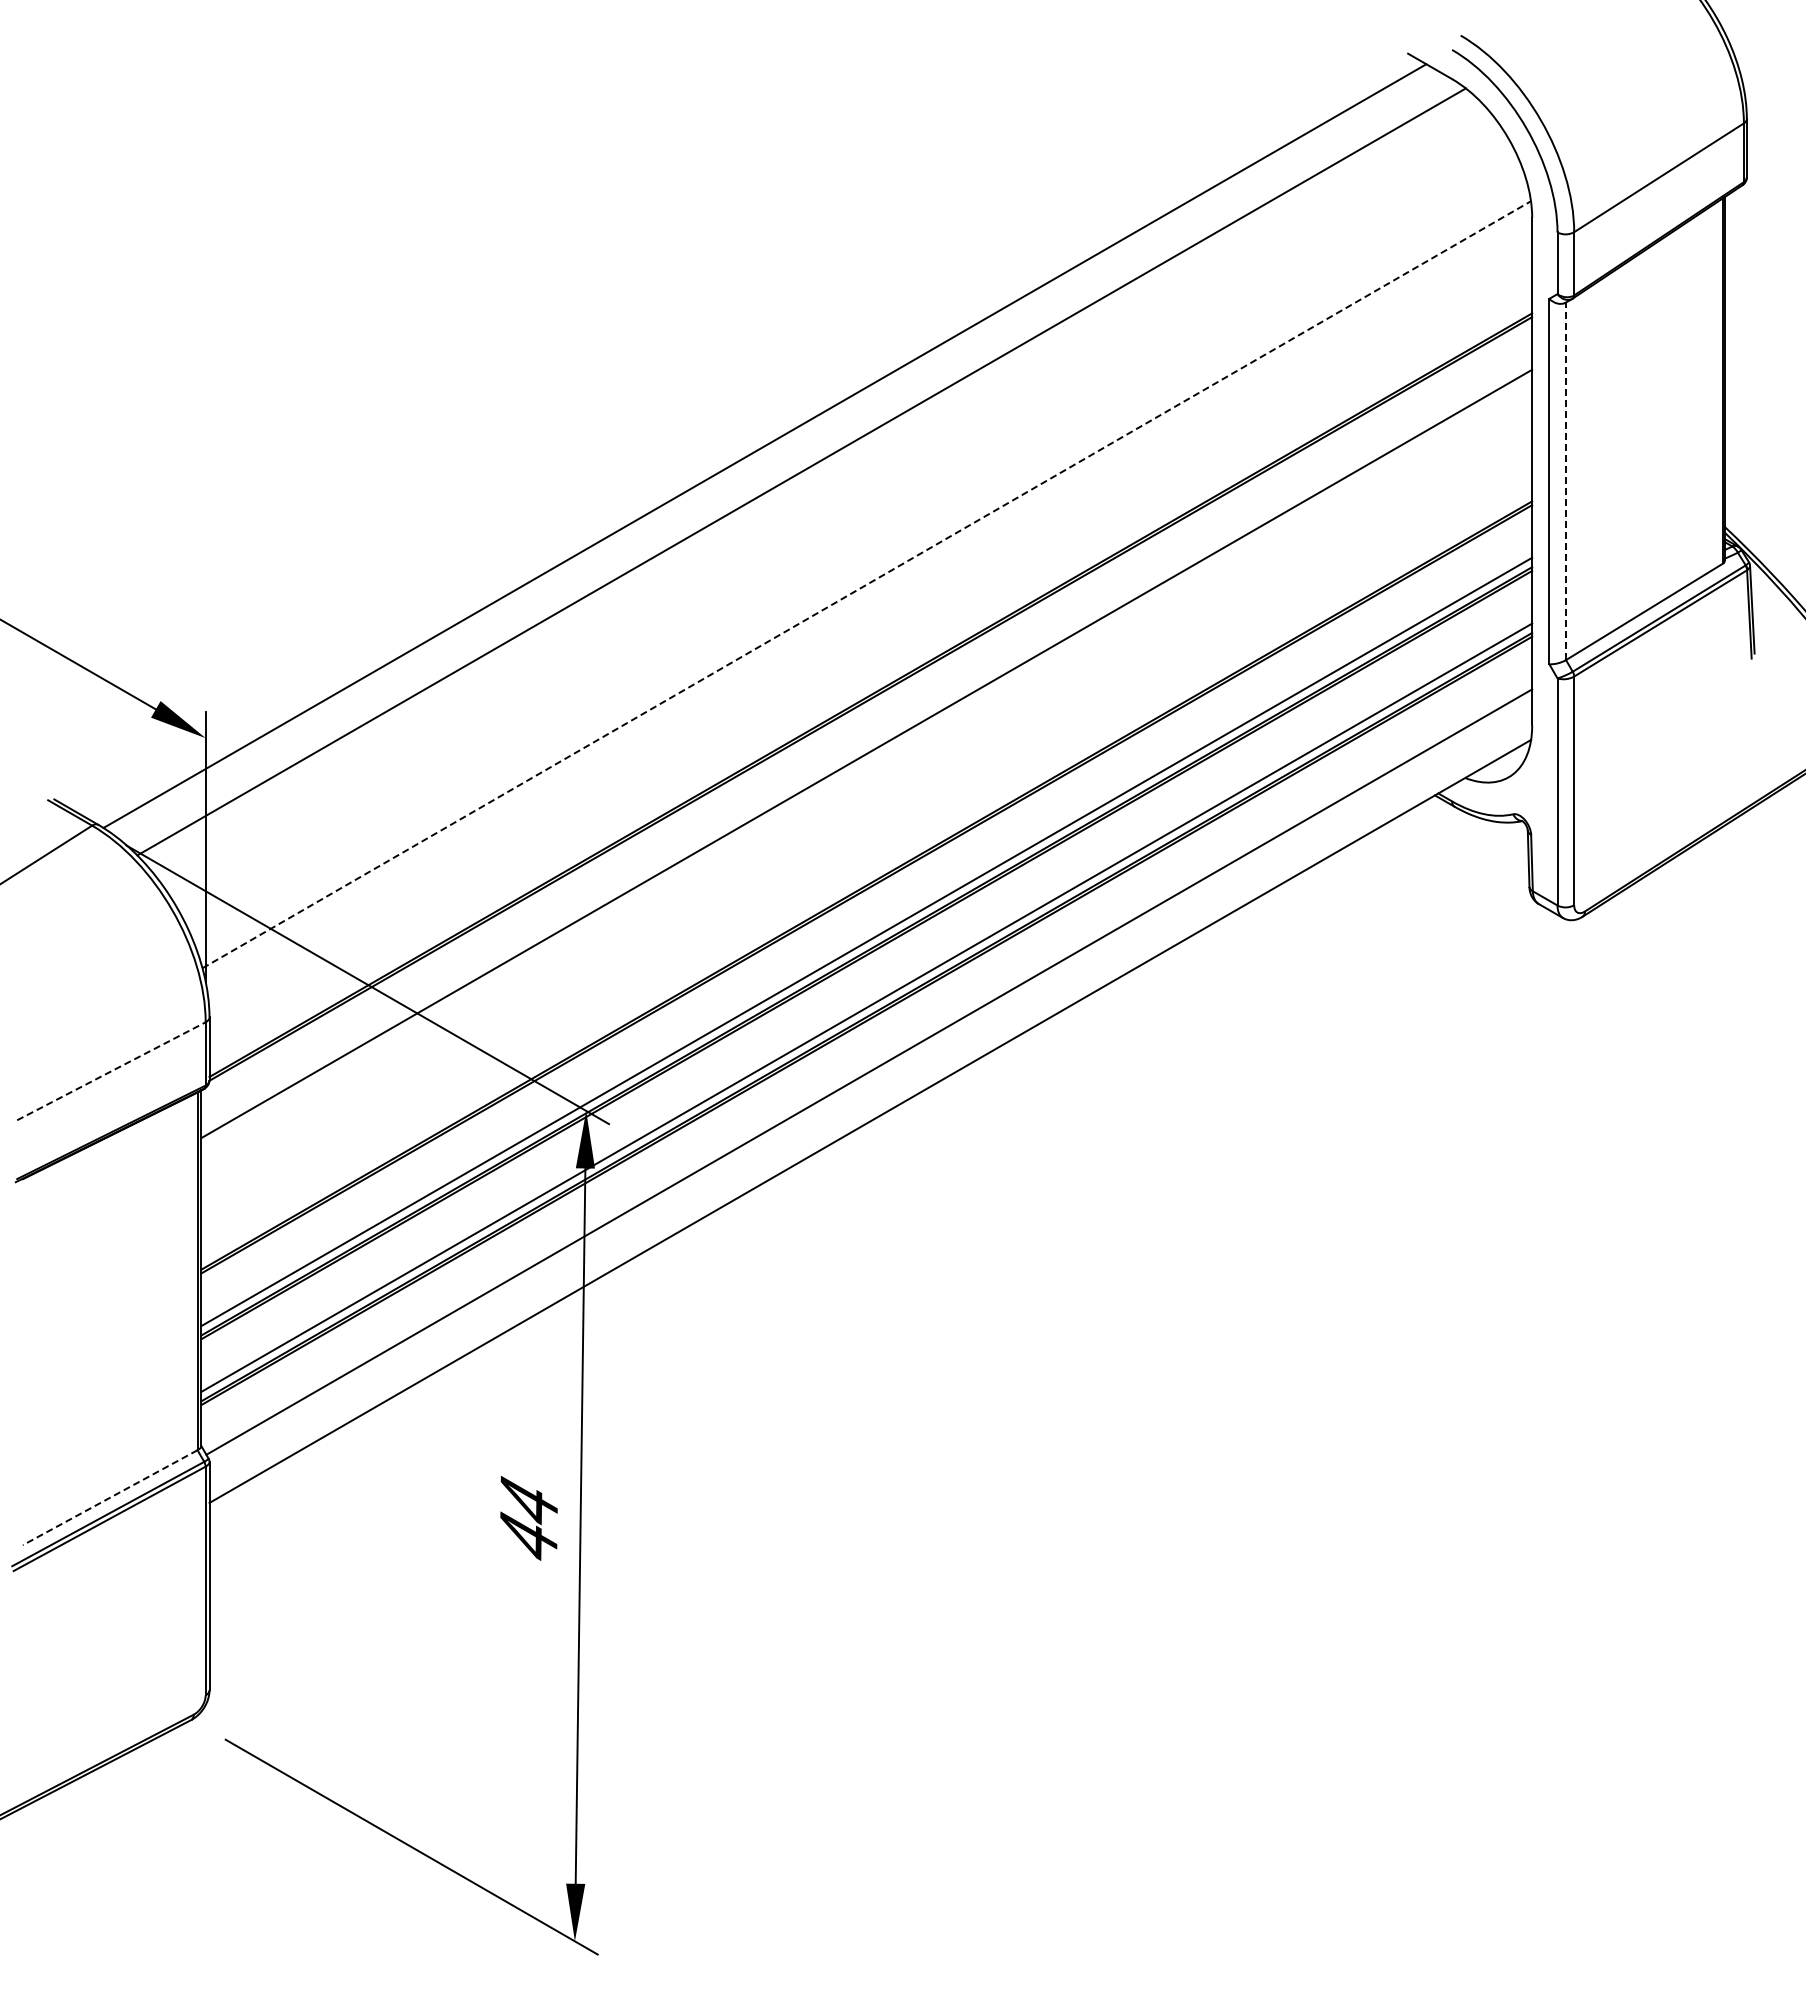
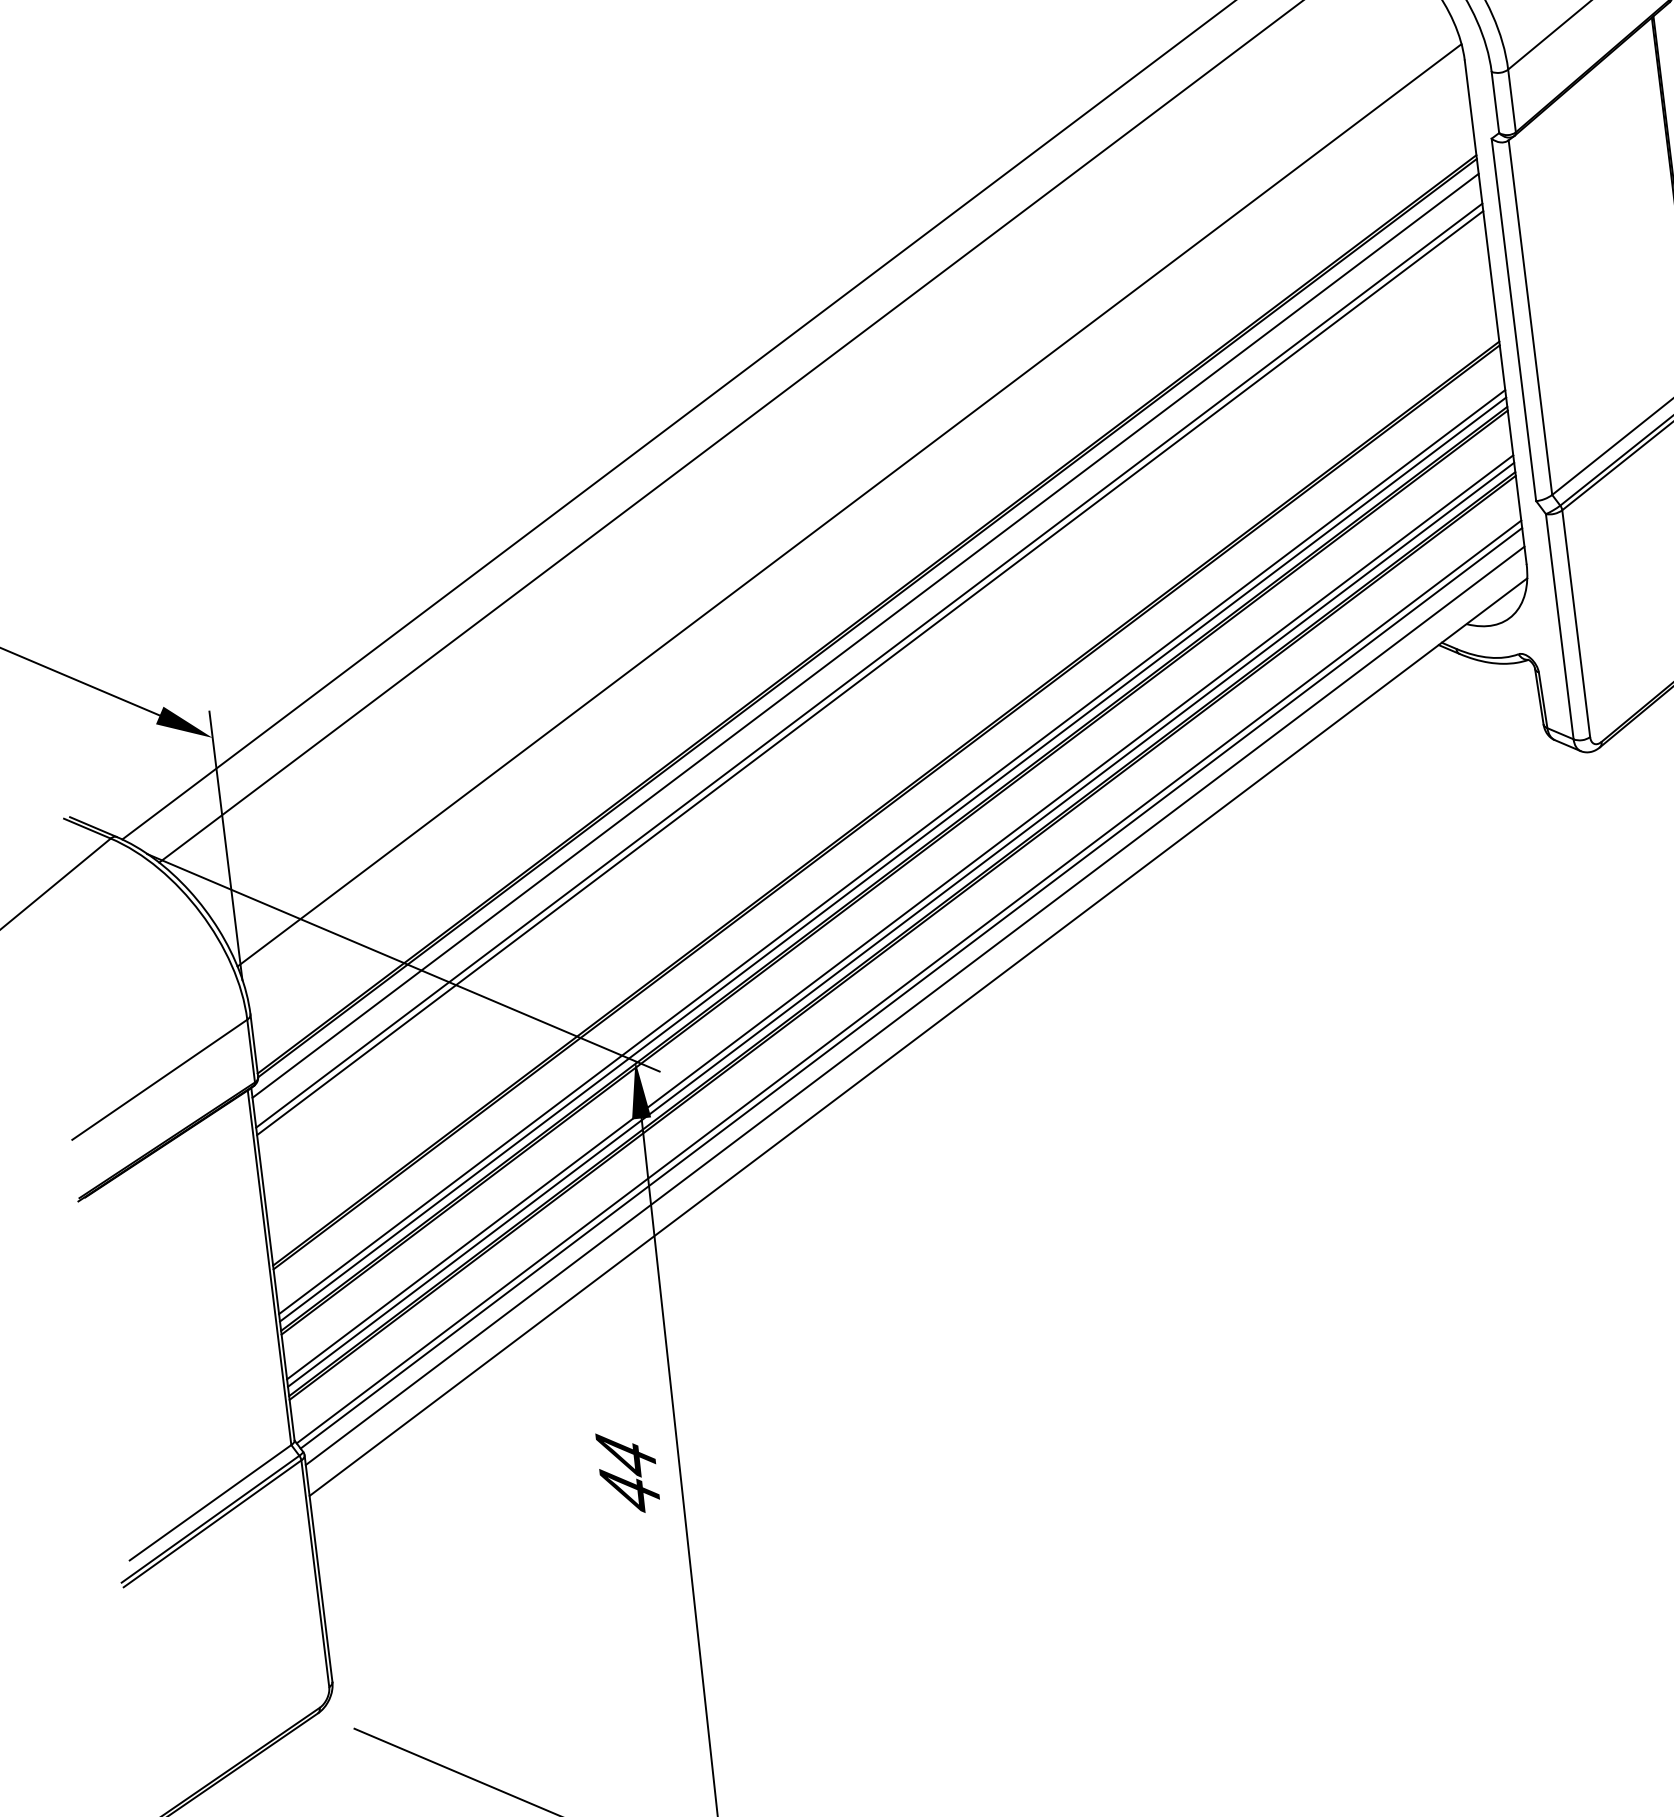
line: (1566, 481) -> (1530, 317), dashed -> solid
line: (867, 584) -> (850, 505), dashed -> solid
line: (866, 716) -> (865, 636), added
line: (866, 746) -> (869, 665), added
line: (866, 934) -> (891, 852), added
line: (866, 1000) -> (899, 917), added
line: (867, 1065) -> (908, 981), added
line: (111, 1071) -> (159, 1079), dashed -> solid
line: (870, 1089) -> (914, 1005), added
line: (109, 1497) -> (209, 1502), dashed -> solid

